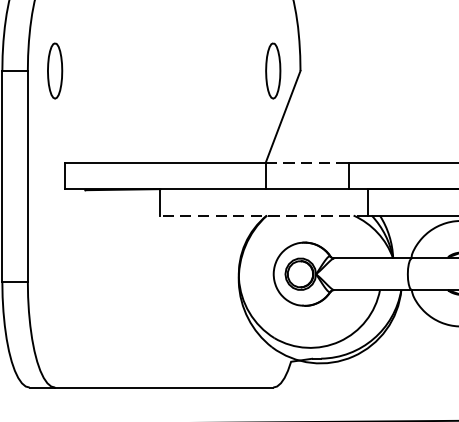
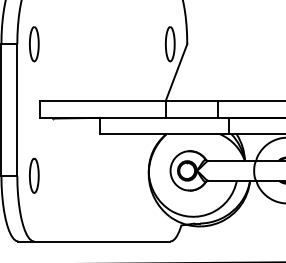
line: (307, 162) -> (191, 101), dashed -> solid
line: (263, 215) -> (164, 134), dashed -> solid
part: (55, 281) -> (34, 175), added

